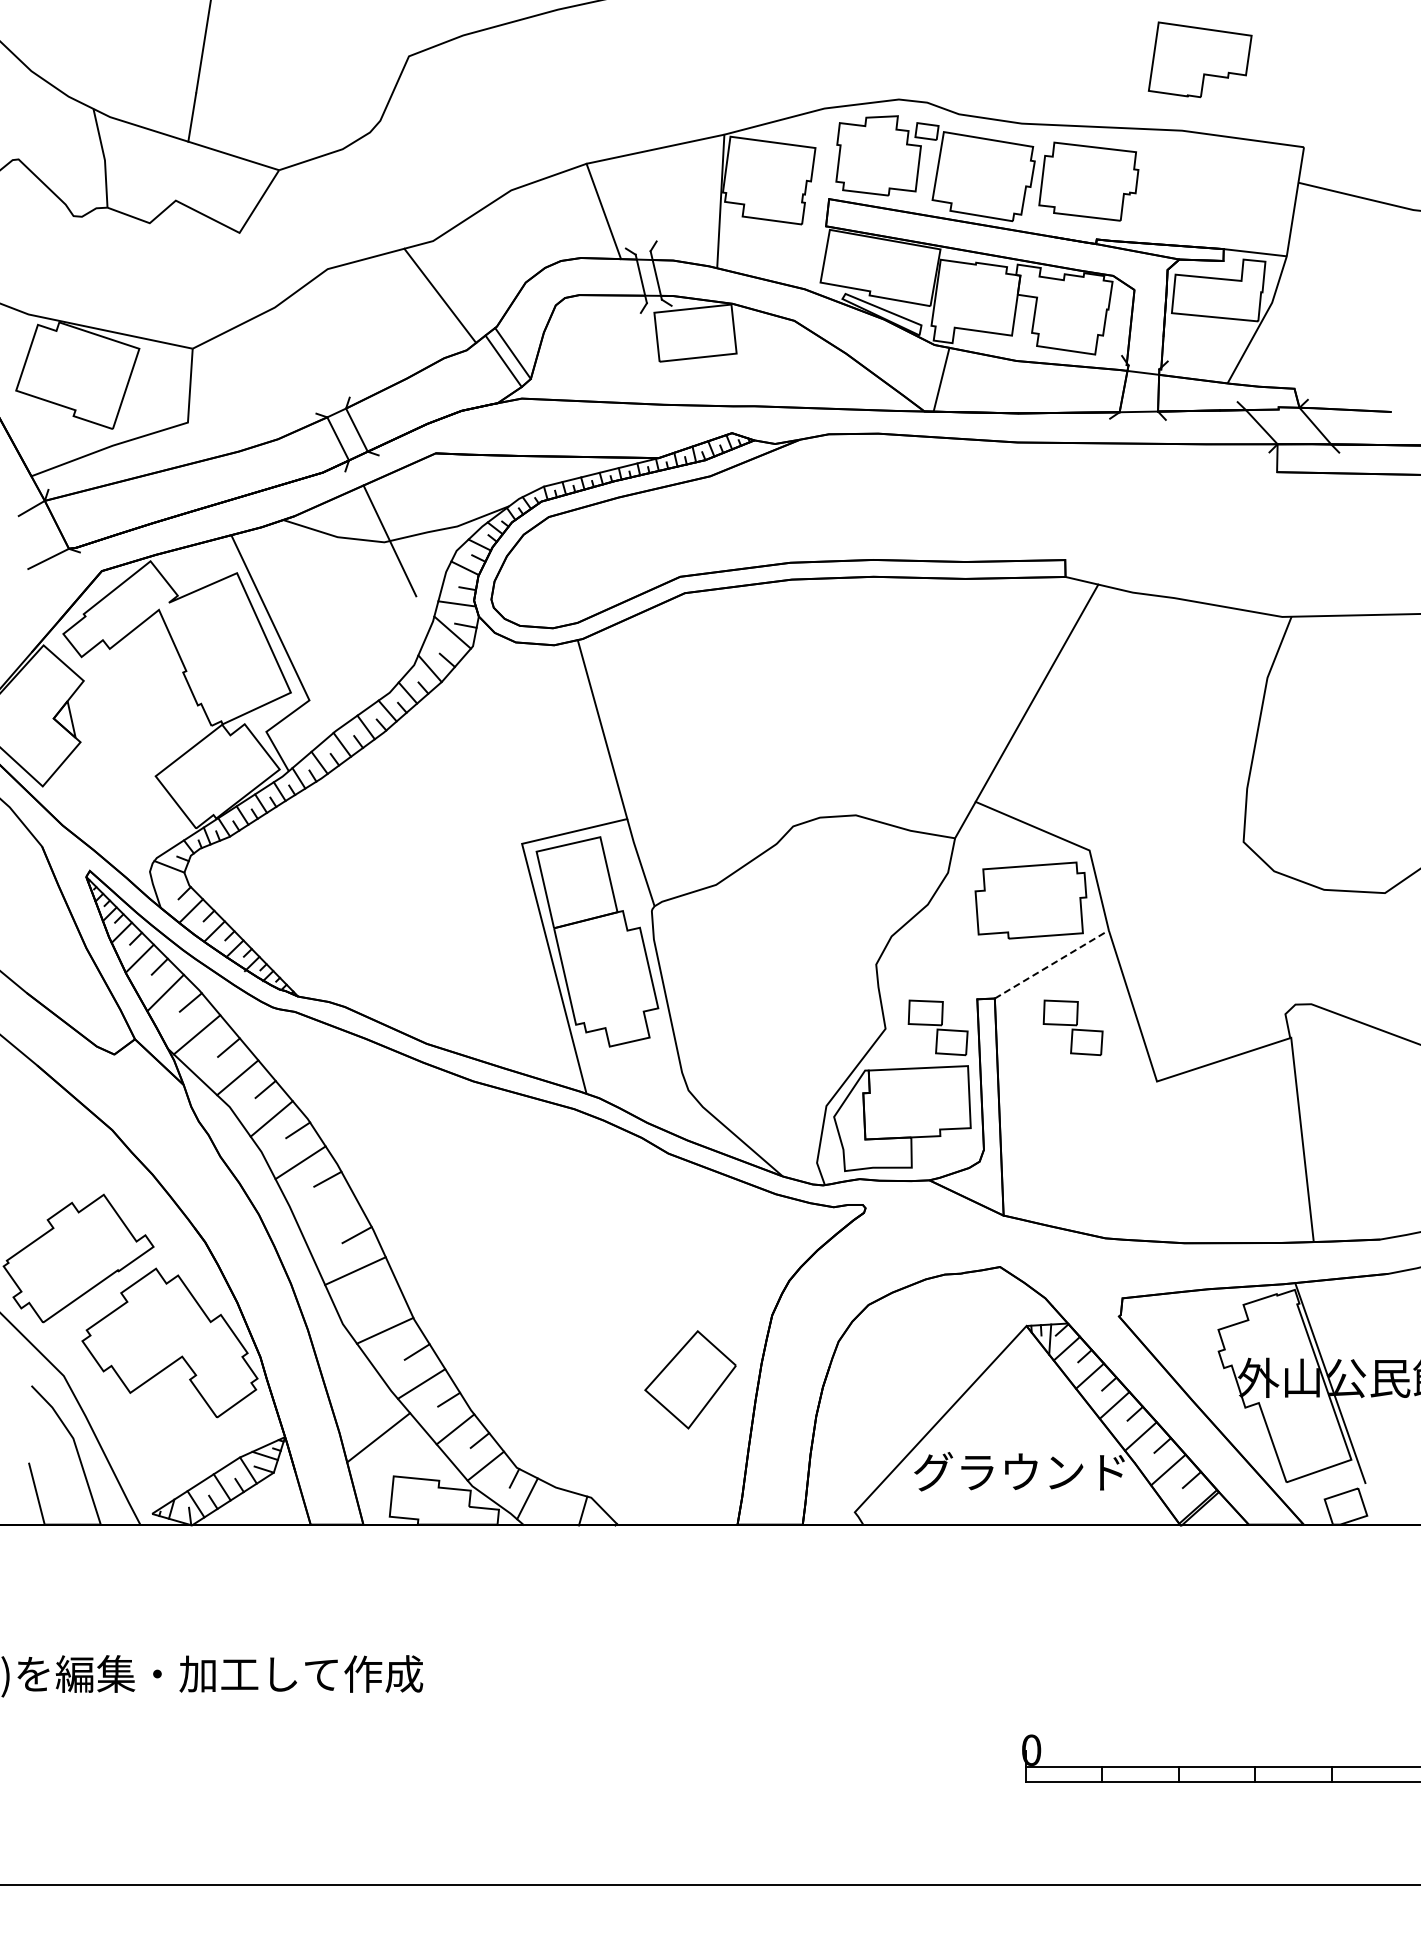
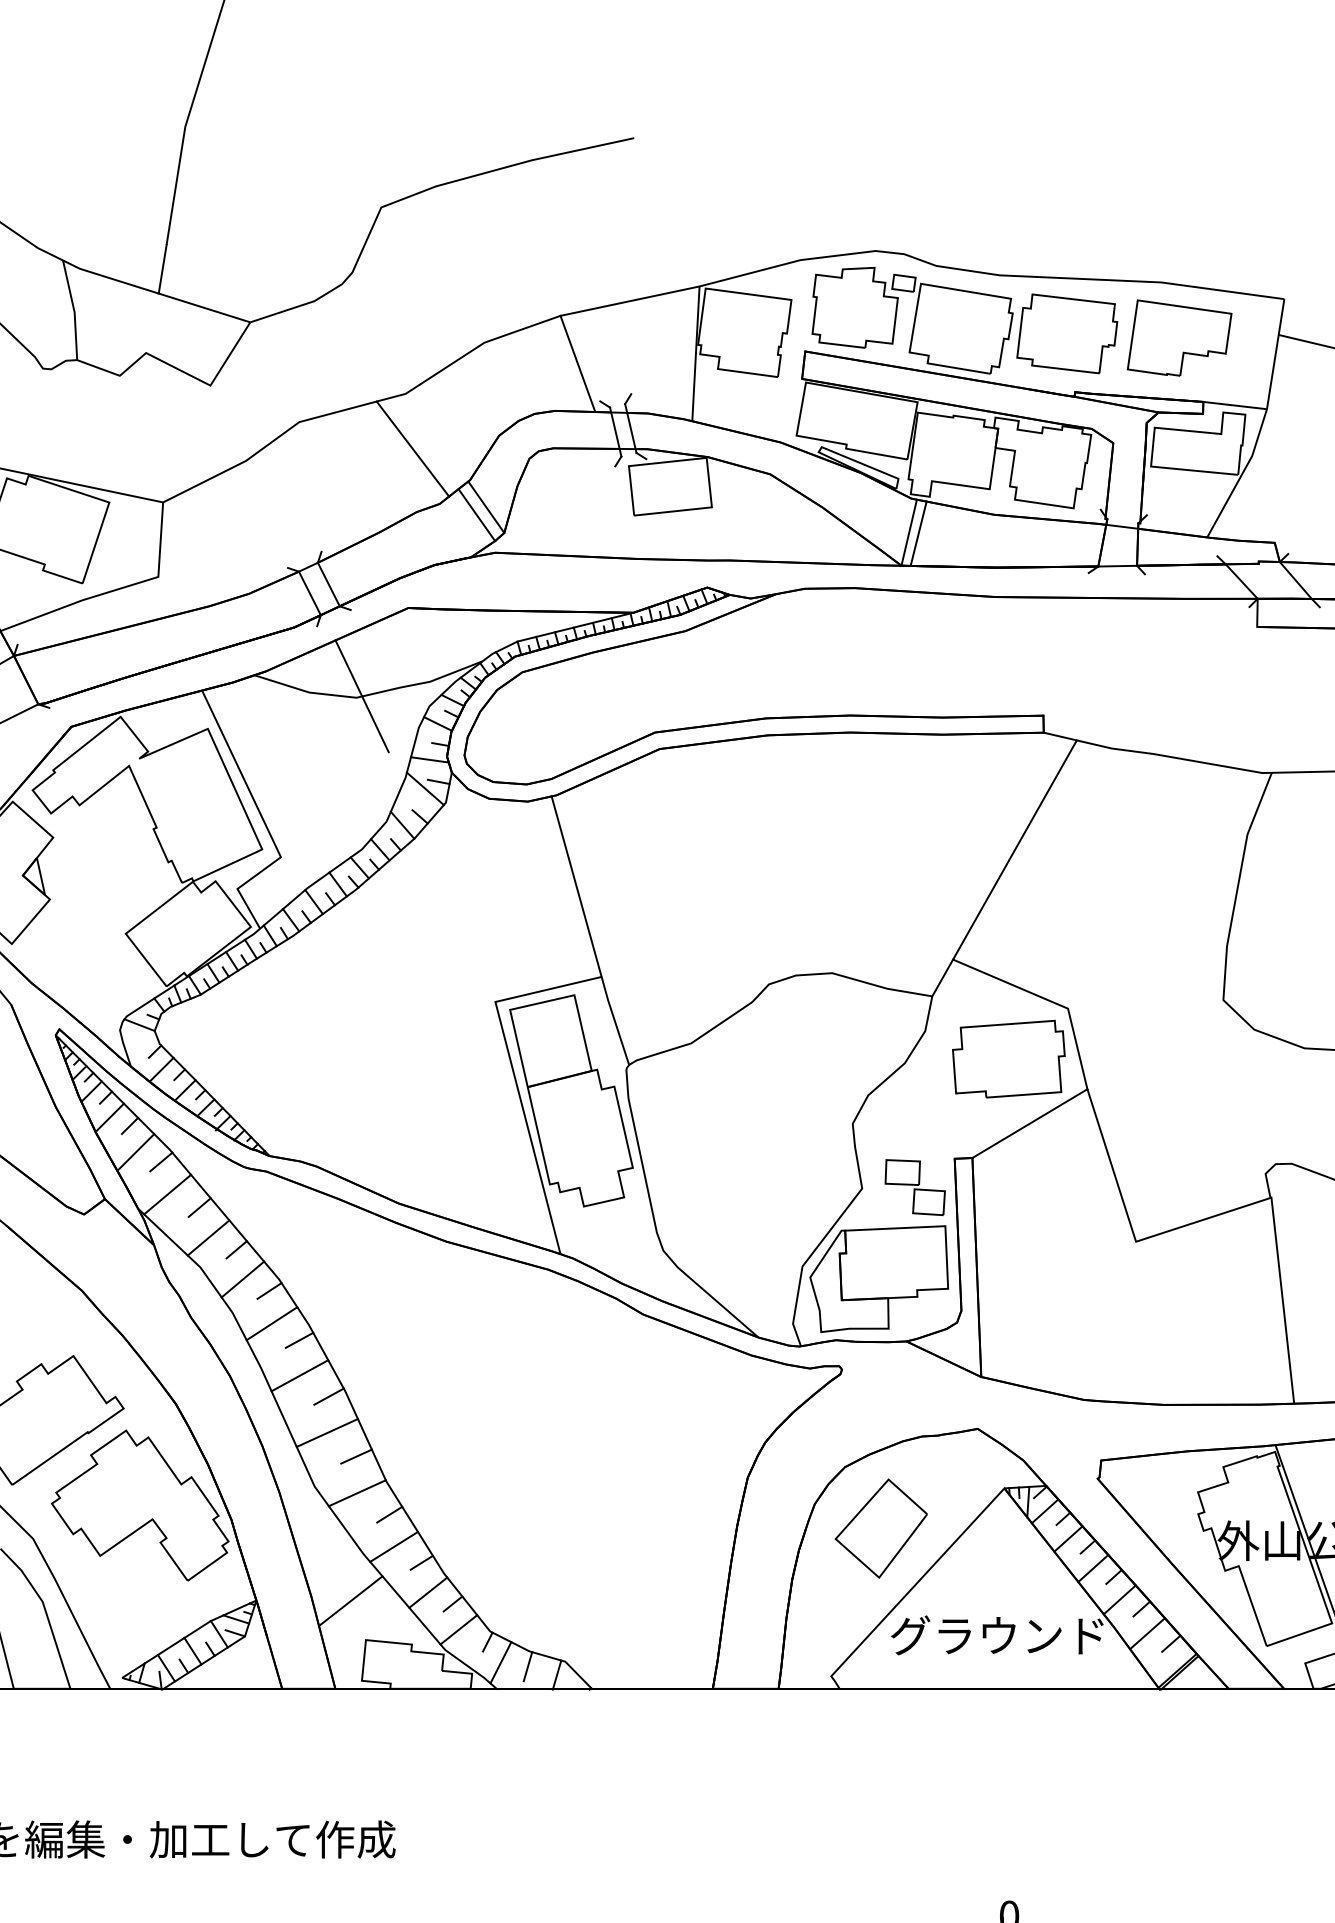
part: (1199, 59) -> (1178, 337), moved
line: (931, 378) -> (908, 532), added
line: (1052, 964) -> (1030, 1123), dashed -> solid
part: (1072, 1027) -> (1050, 1187), removed
line: (328, 1213) -> (300, 1374), added
line: (384, 1294) -> (356, 1456), added
part: (690, 1379) -> (881, 1528), moved
line: (554, 1502) -> (528, 1666), added

